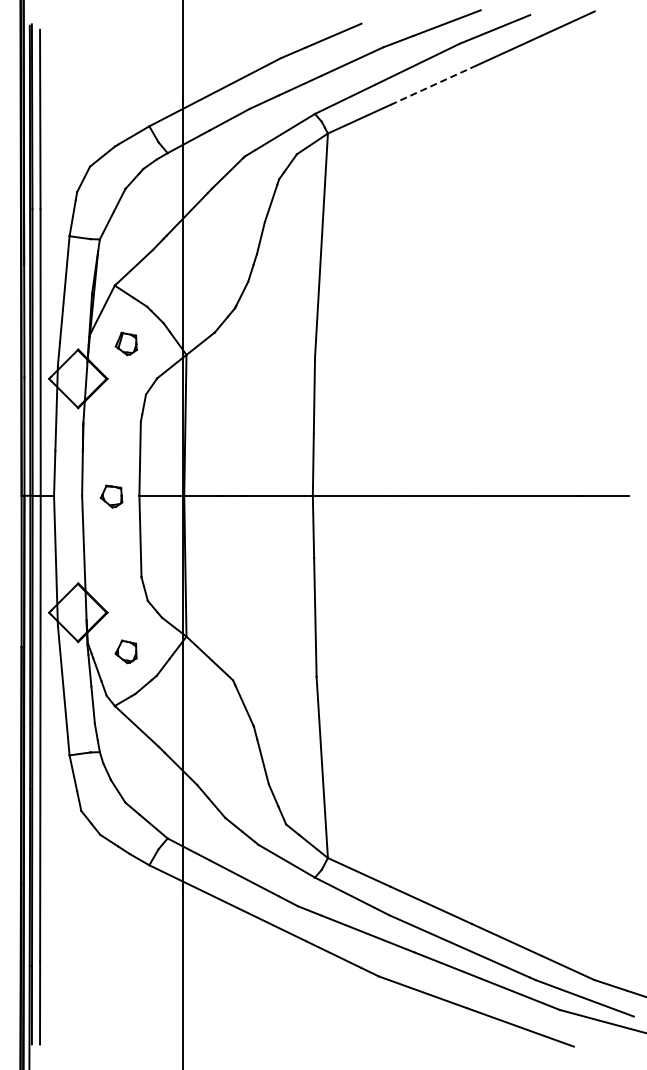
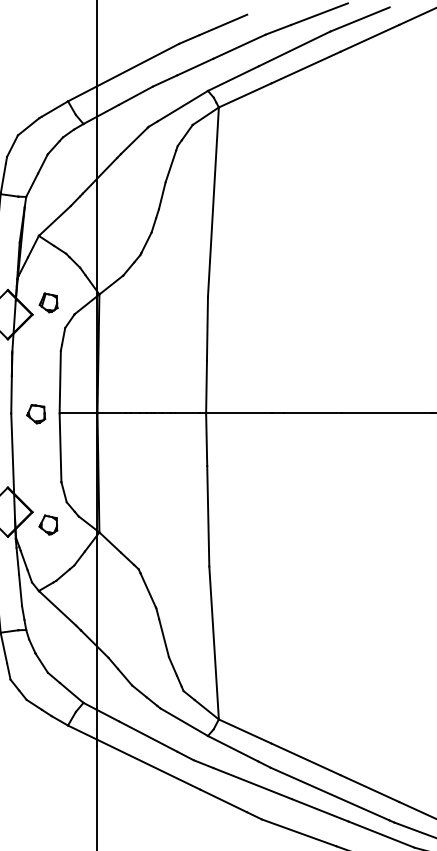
line: (431, 86) -> (306, 67), dashed -> solid
part: (125, 343) -> (47, 302), moved
part: (125, 651) -> (47, 524), moved

